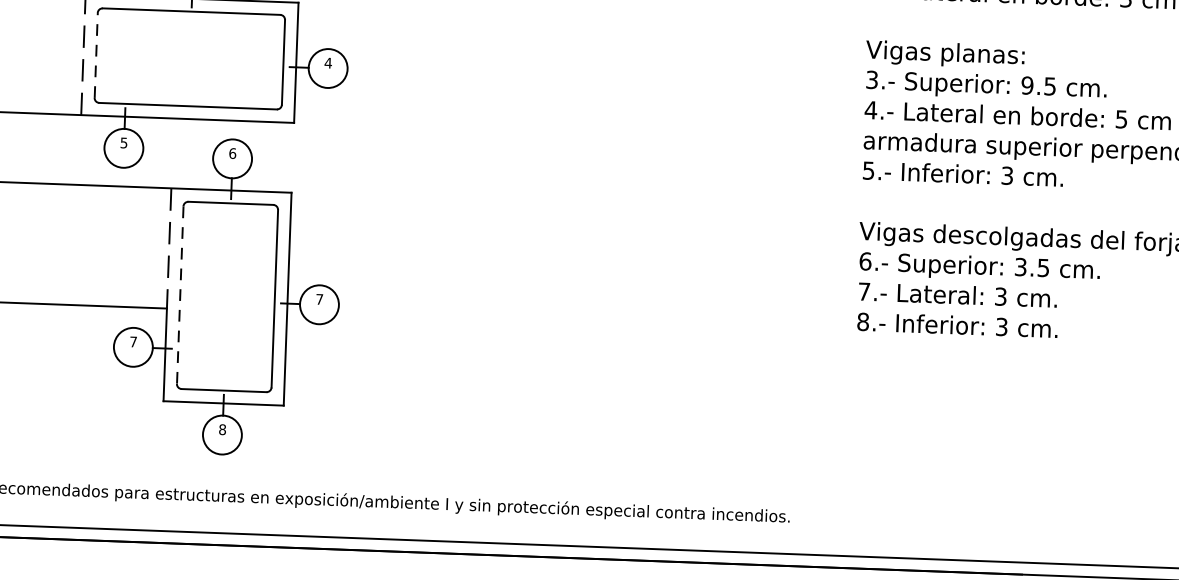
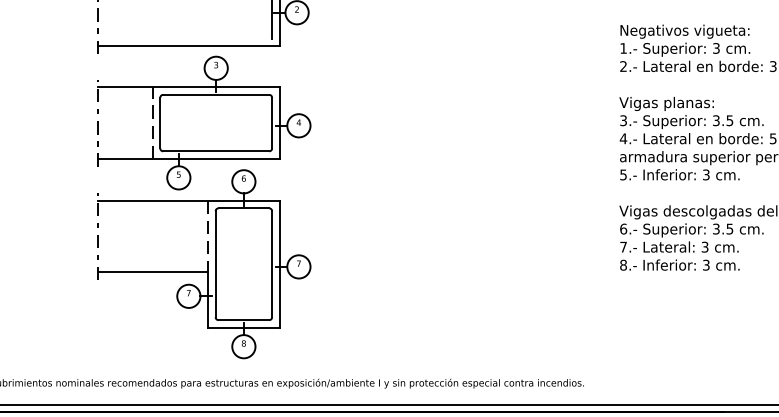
line: (96, 54) -> (160, 122), dashed -> solid
text: (1026, 85) -> (715, 120), 9.5 -> 3.5
line: (179, 295) -> (215, 264), dashed -> solid

